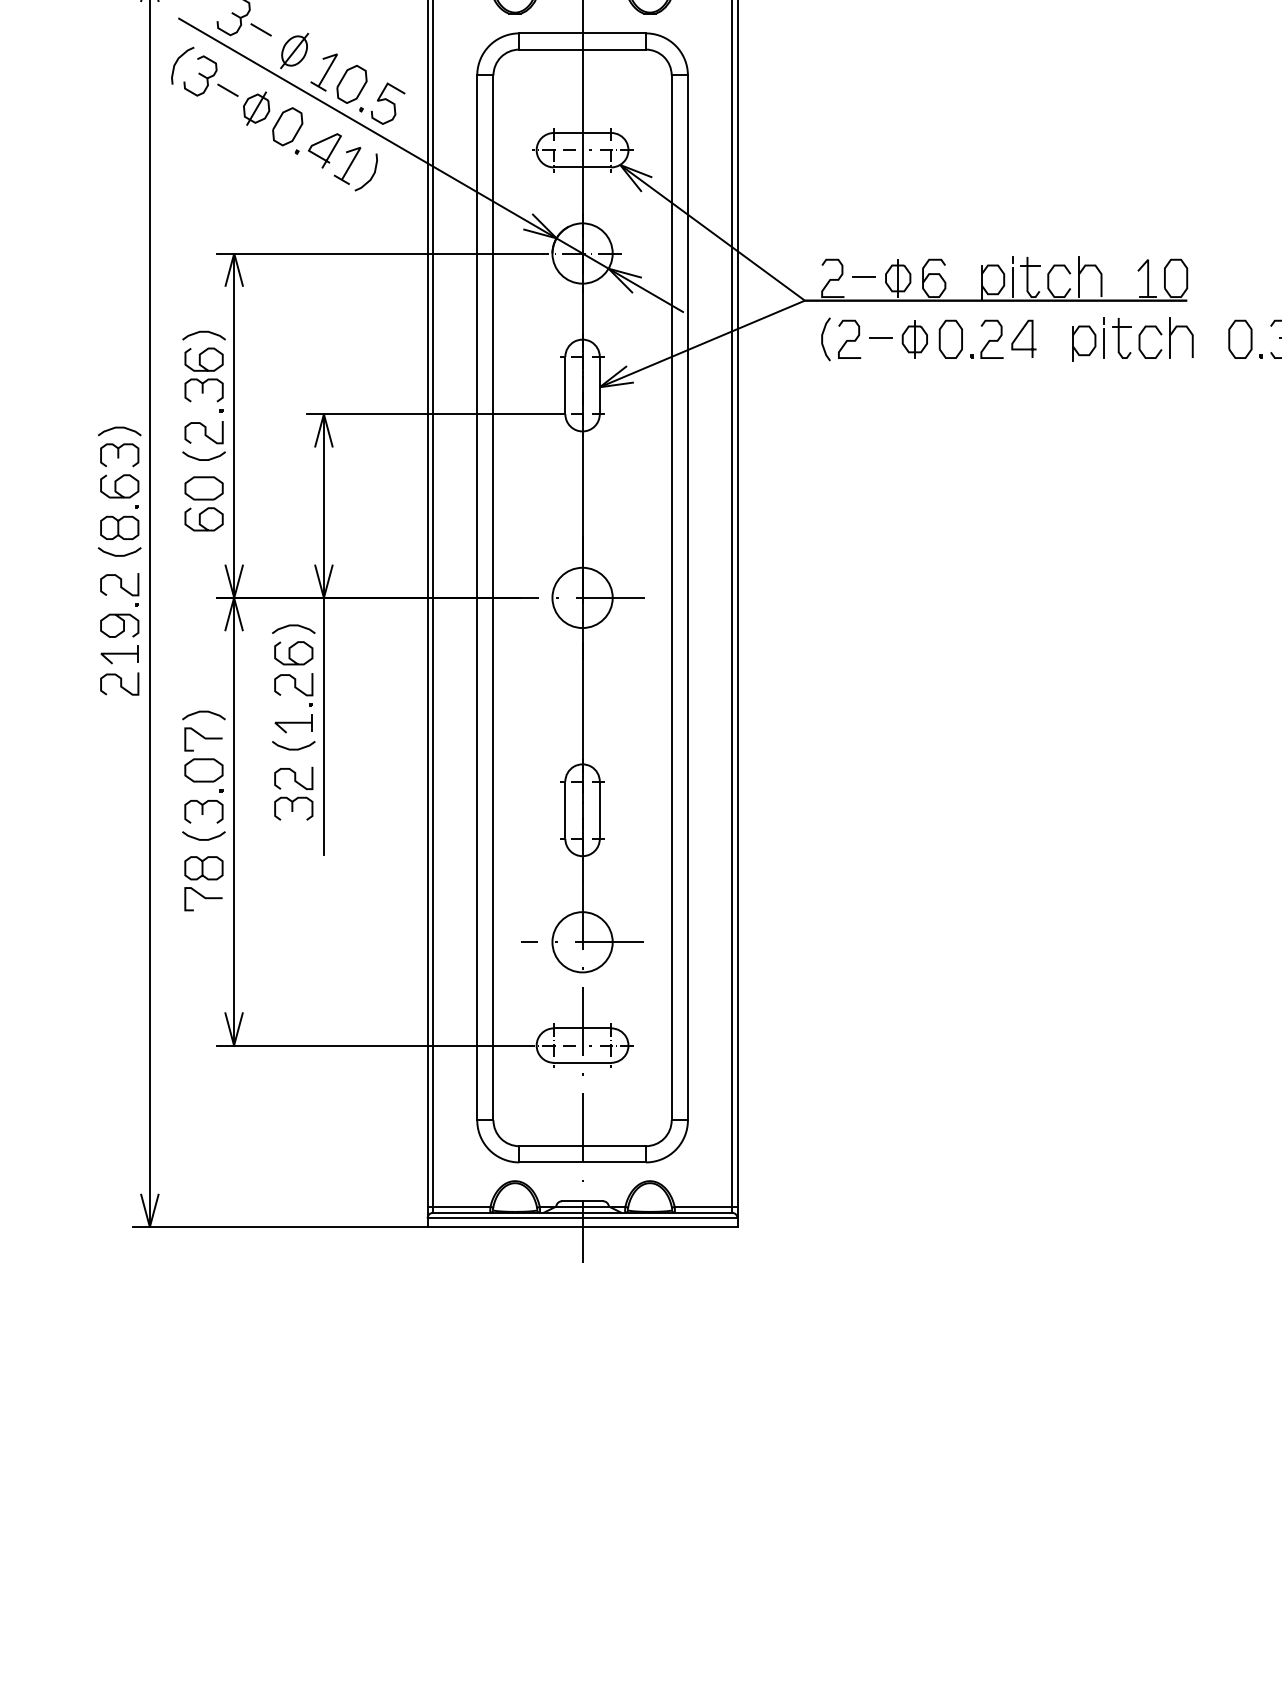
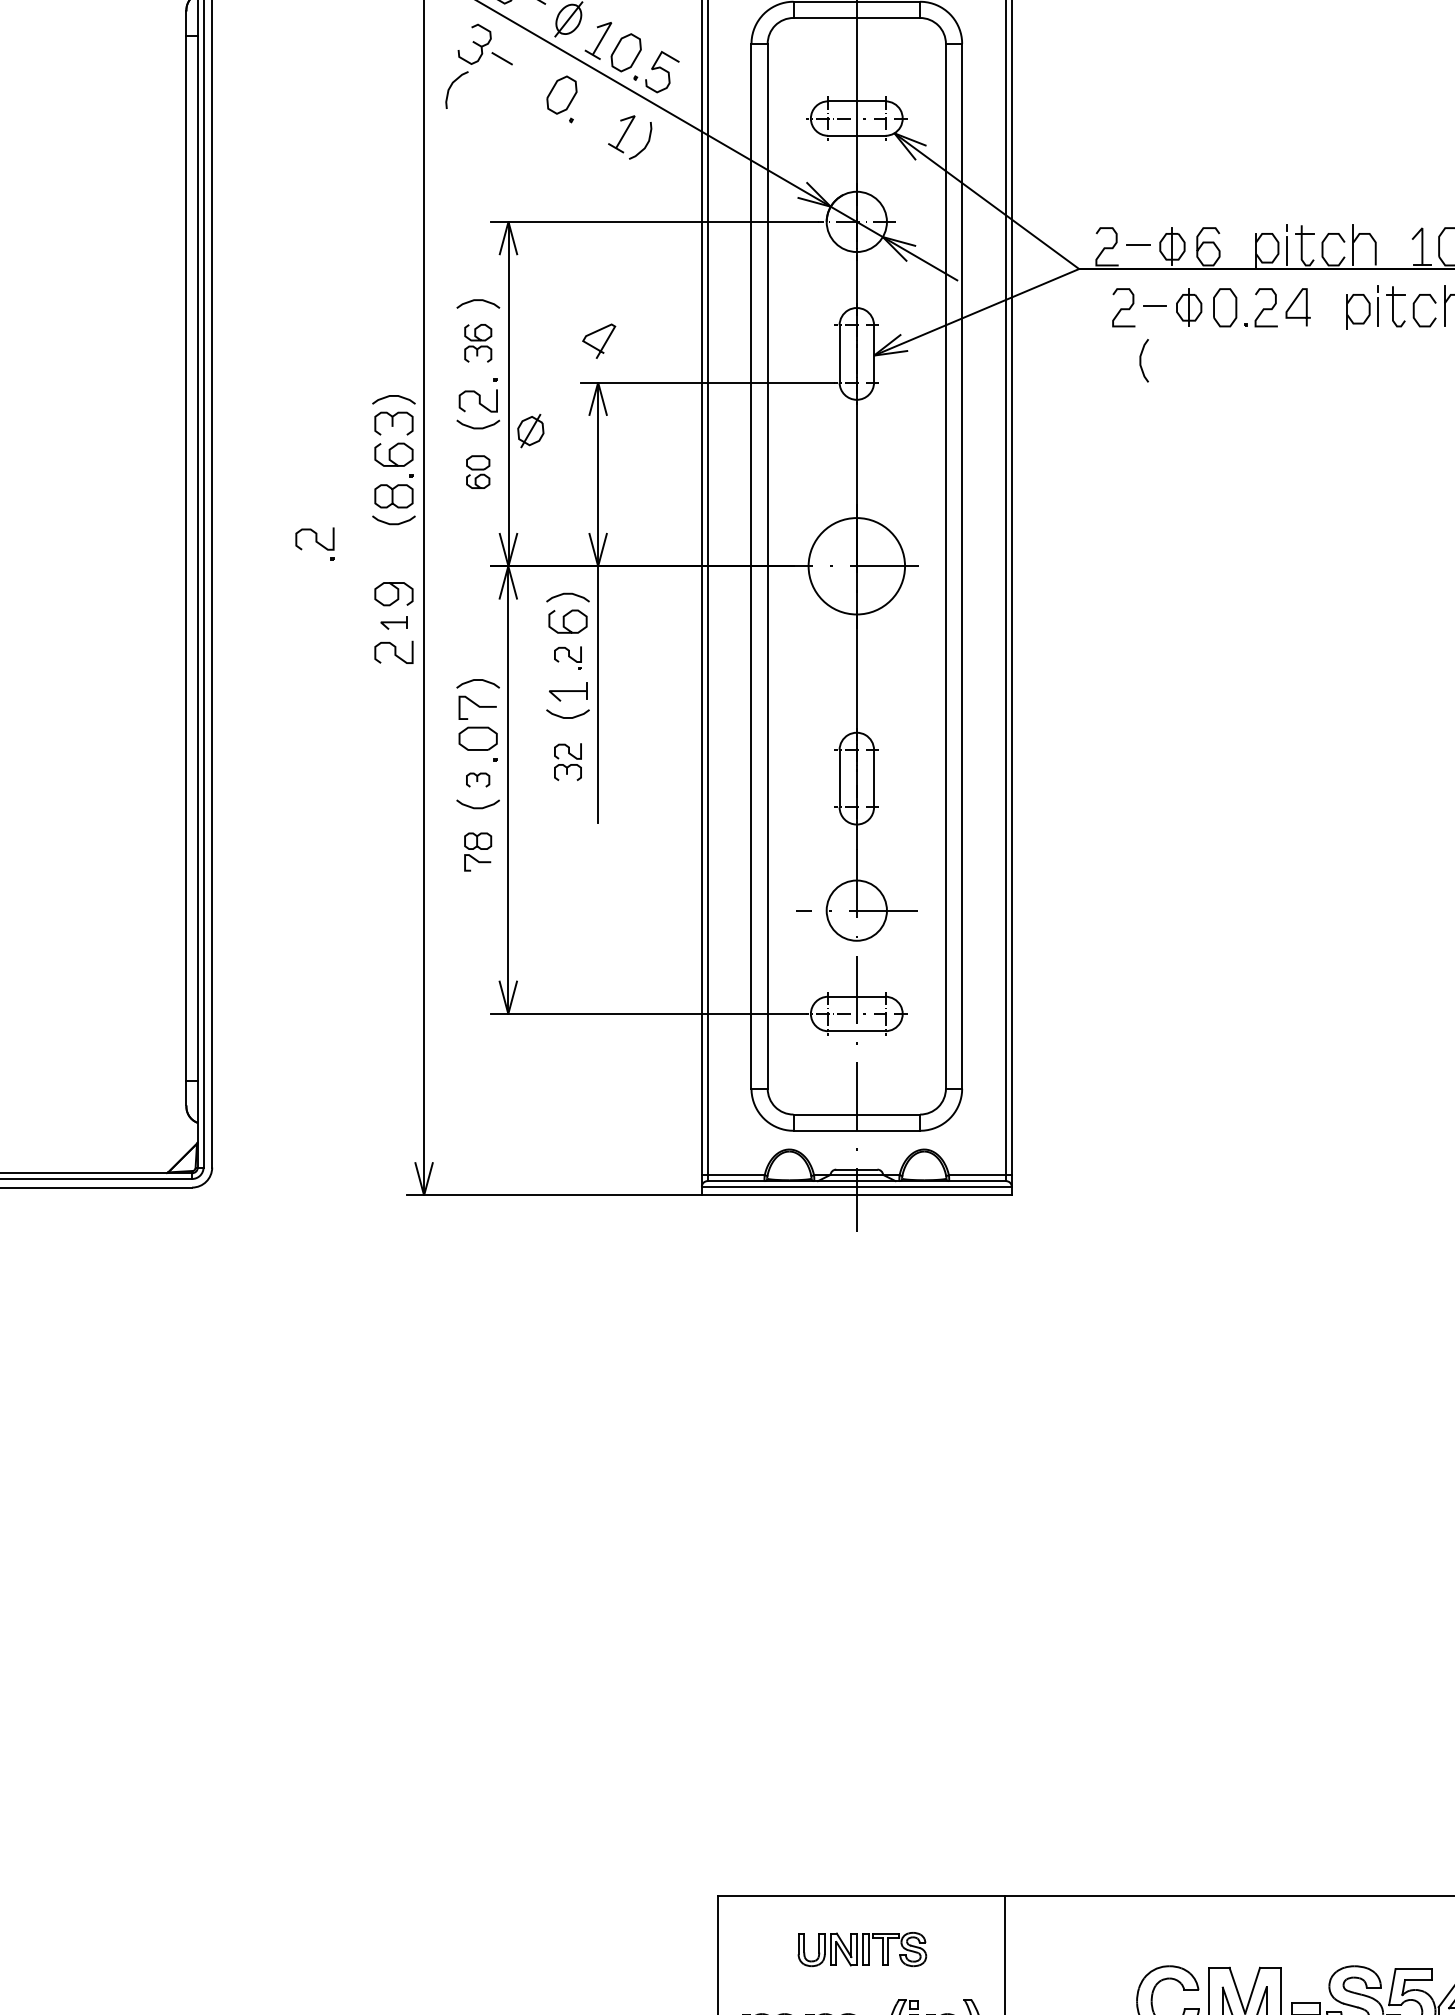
curve: (177, 63) -> (451, 87), moved
part: (256, 109) -> (530, 431), moved
curve: (330, 152) -> (604, 342), moved
curve: (823, 339) -> (1141, 360), moved
part: (203, 375) -> (477, 343), size x0.7
part: (203, 503) -> (477, 471), size x0.6
part: (119, 589) -> (314, 543), moved
circle: (582, 598) -> (856, 566), size x1.6
part: (119, 654) -> (393, 622), size x0.7
part: (293, 689) -> (567, 657), size x0.7
part: (293, 793) -> (567, 761), size x0.7
part: (203, 811) -> (477, 779), size x0.6
part: (203, 883) -> (477, 851), size x0.7

